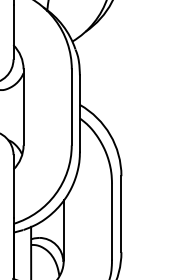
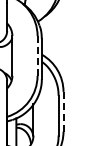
line: (71, 106) -> (37, 55), solid -> dashed
line: (121, 213) -> (63, 111), solid -> dashed

